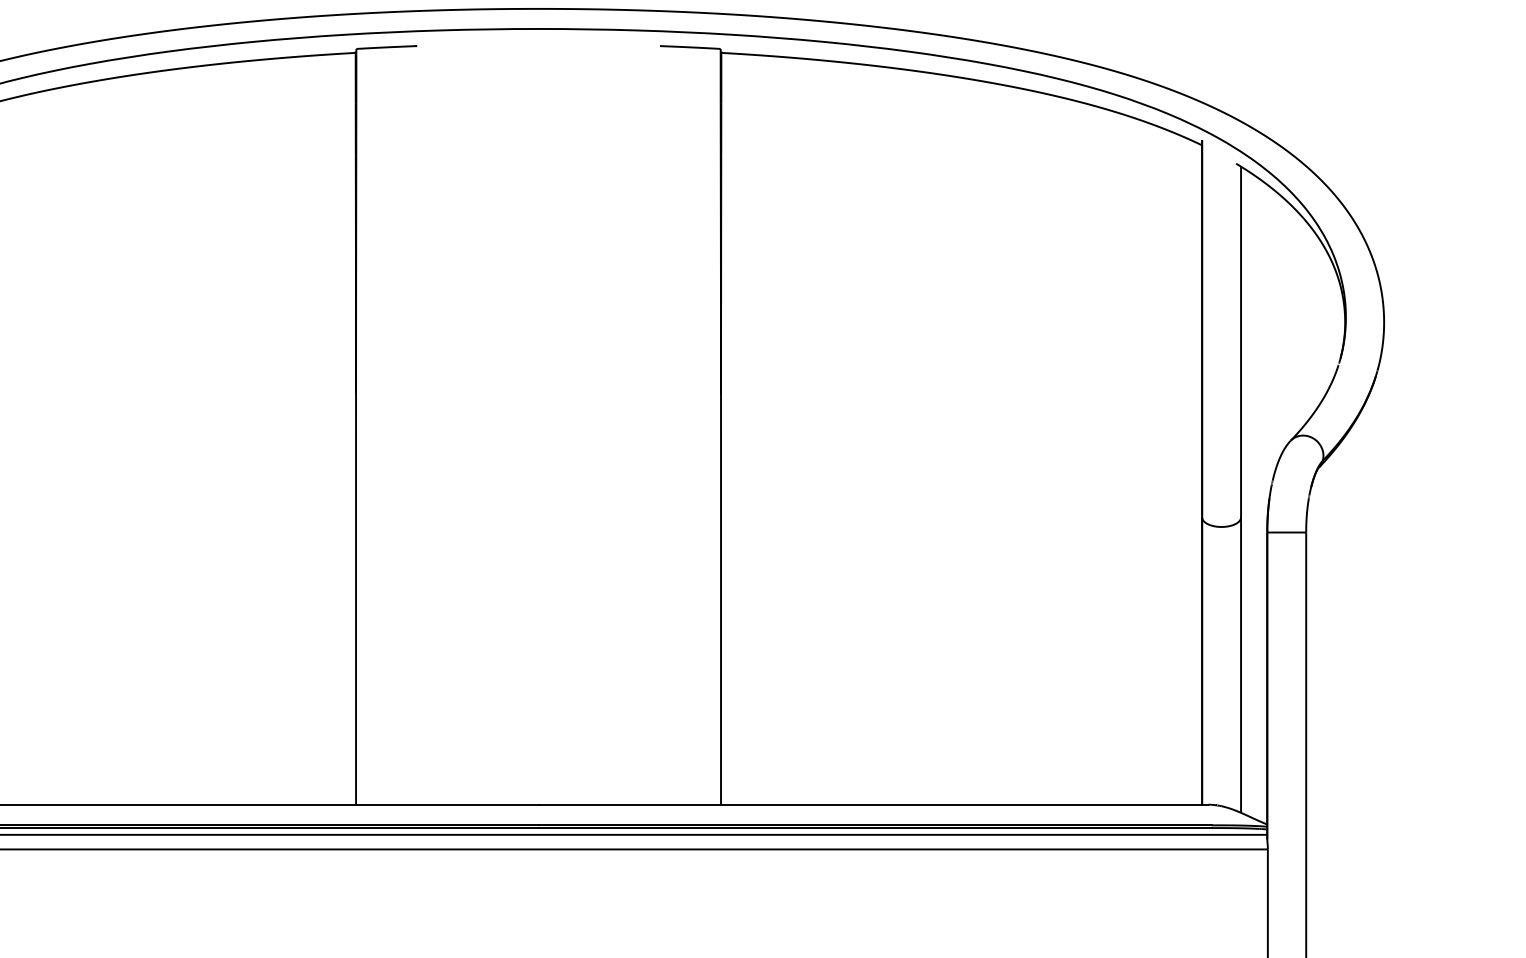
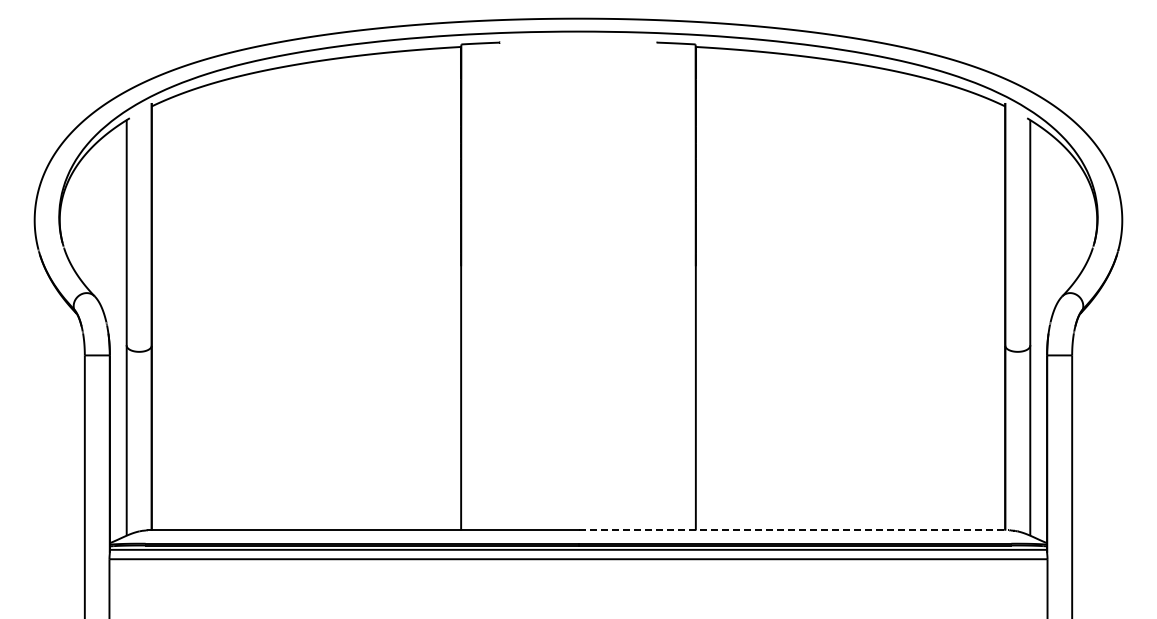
line: (874, 804) -> (794, 530), solid -> dashed

